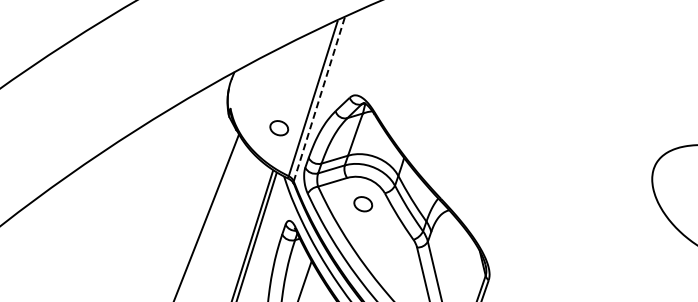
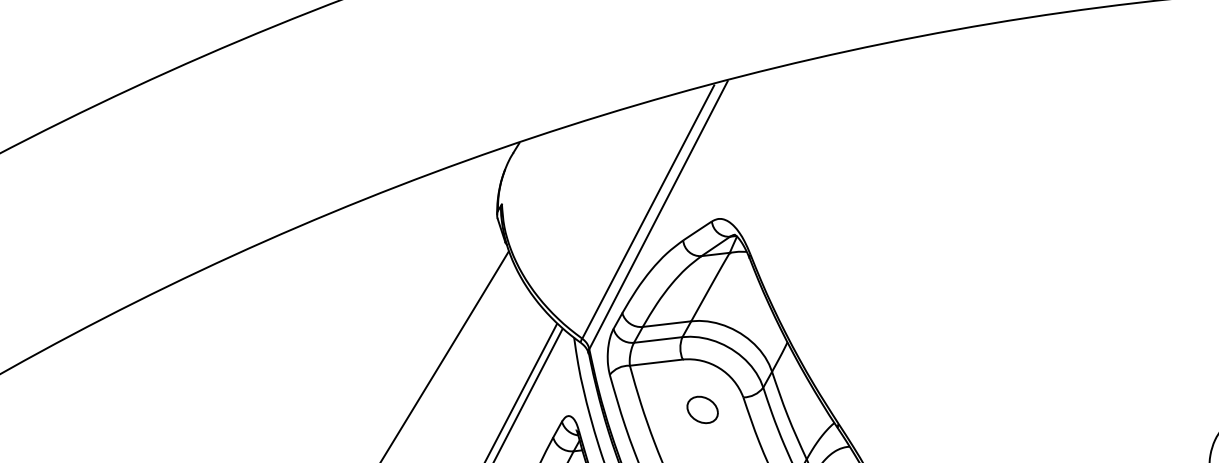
line: (319, 99) -> (658, 215), dashed -> solid
part: (279, 128) -> (580, 253), removed

